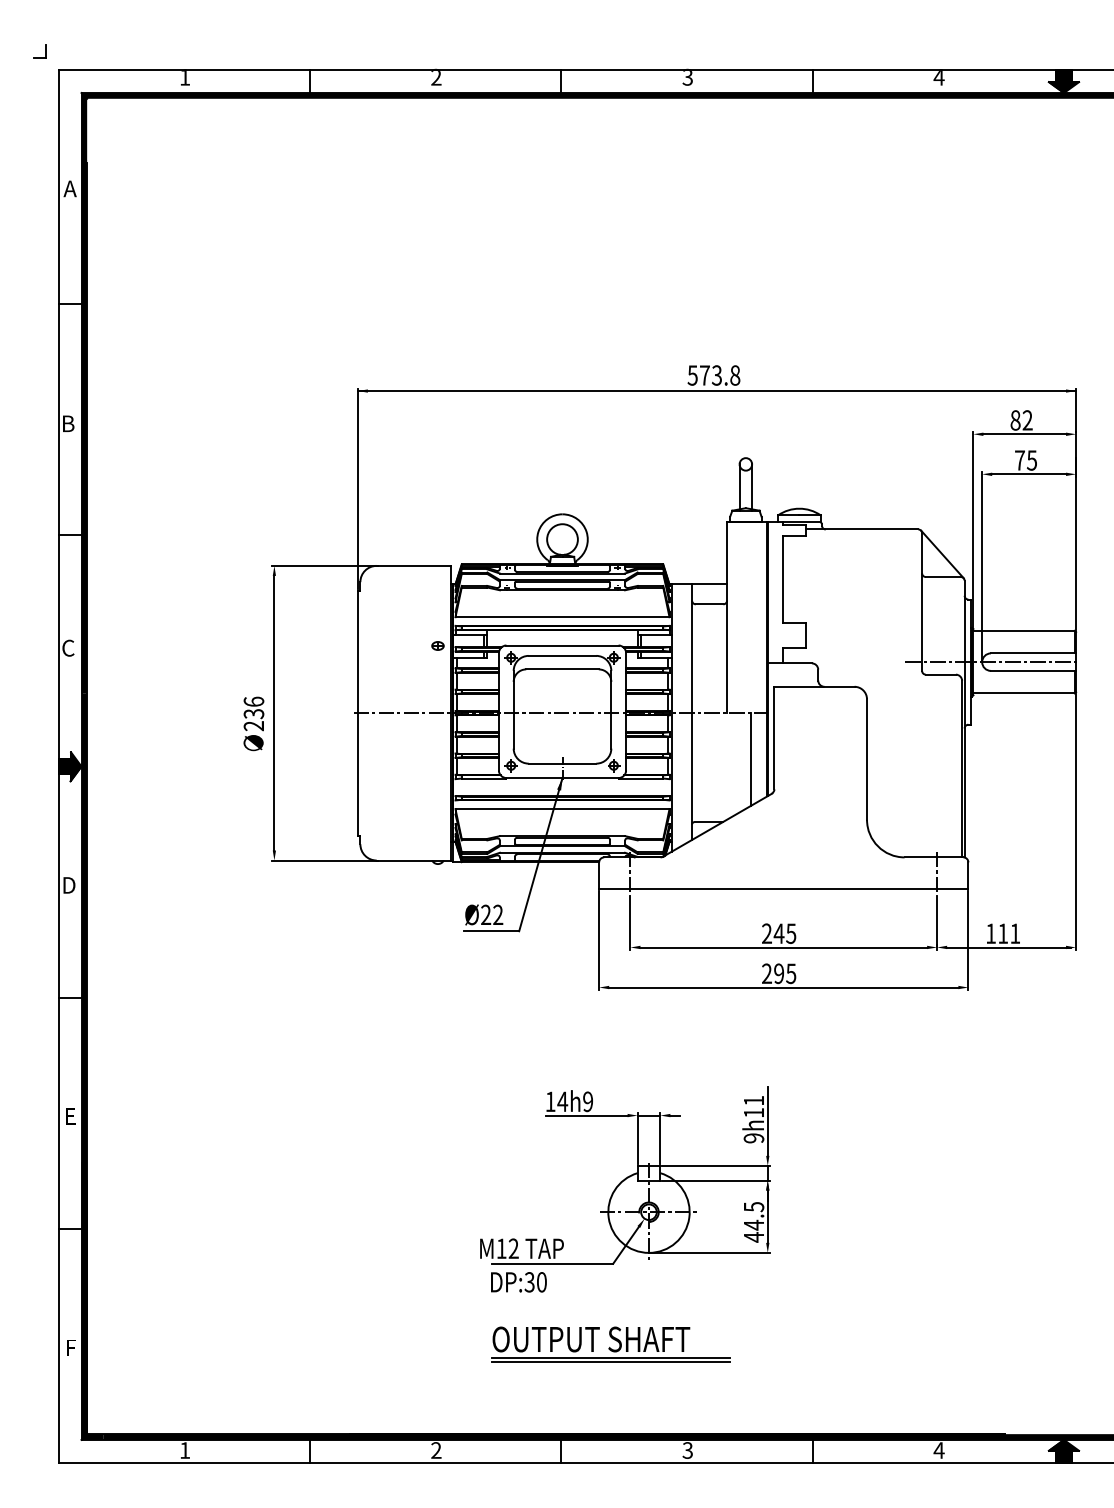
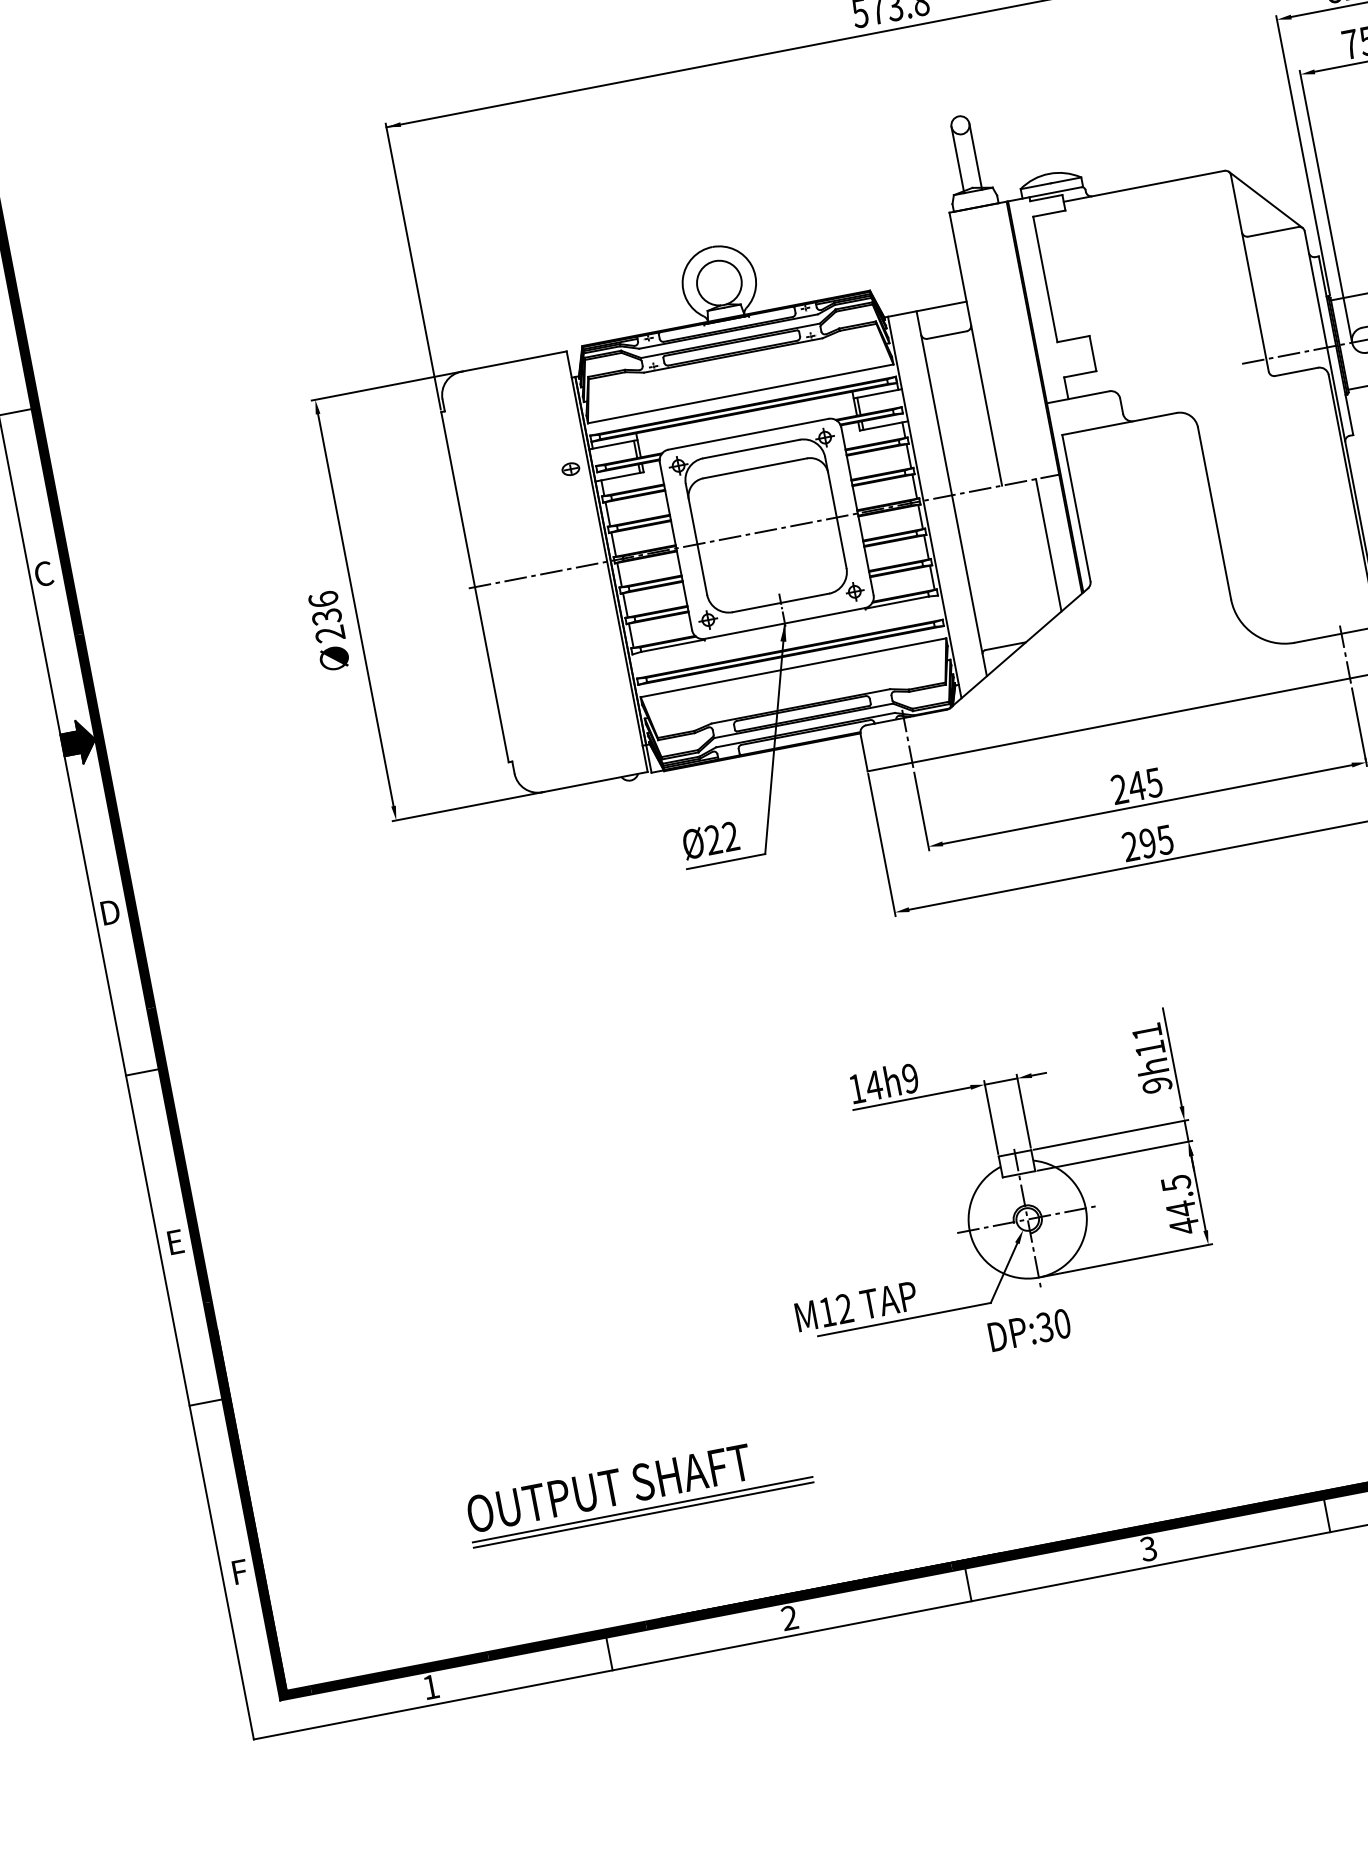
text: (518, 1282) -> (1029, 1330), moved
part: (610, 1344) -> (637, 1490), moved

